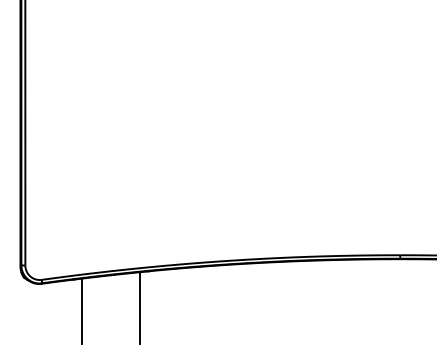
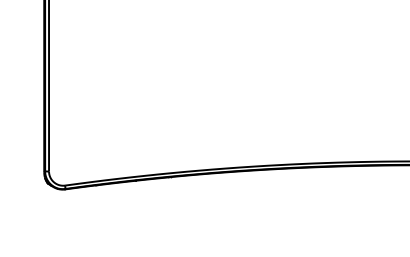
line: (139, 308) -> (161, 213), removed
line: (81, 311) -> (104, 216), removed

